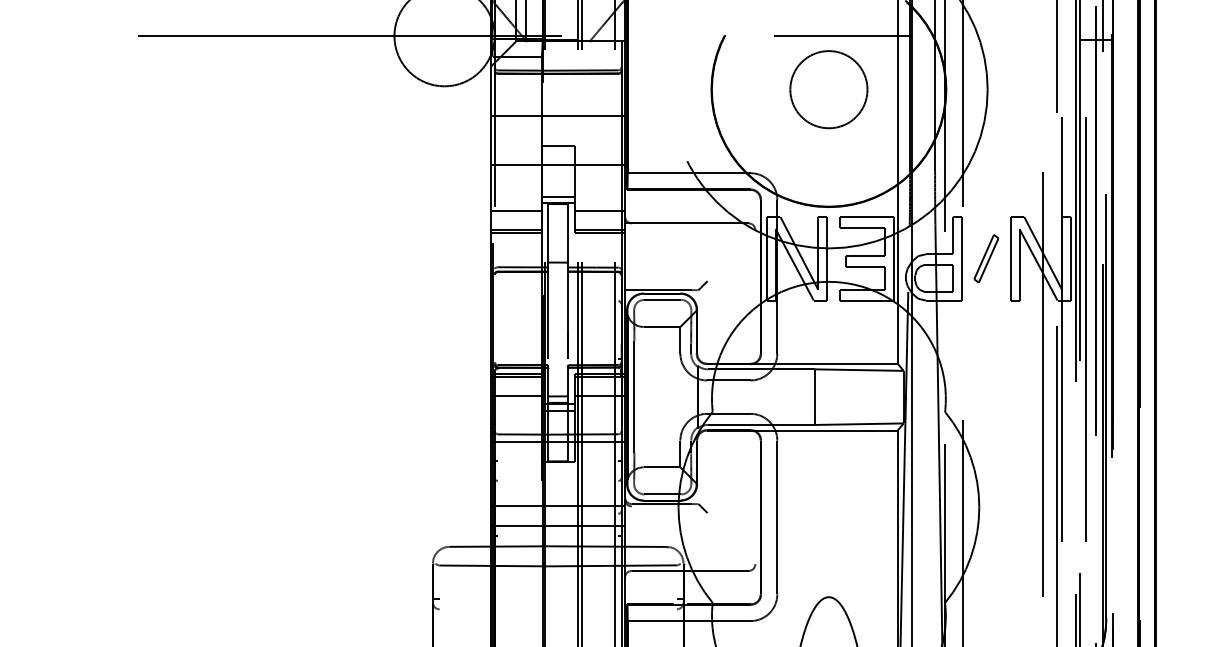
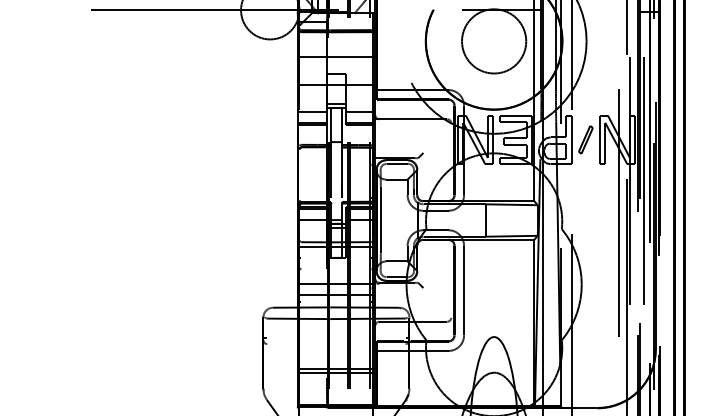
circle: (829, 89) -> (494, 41), size x1.43

